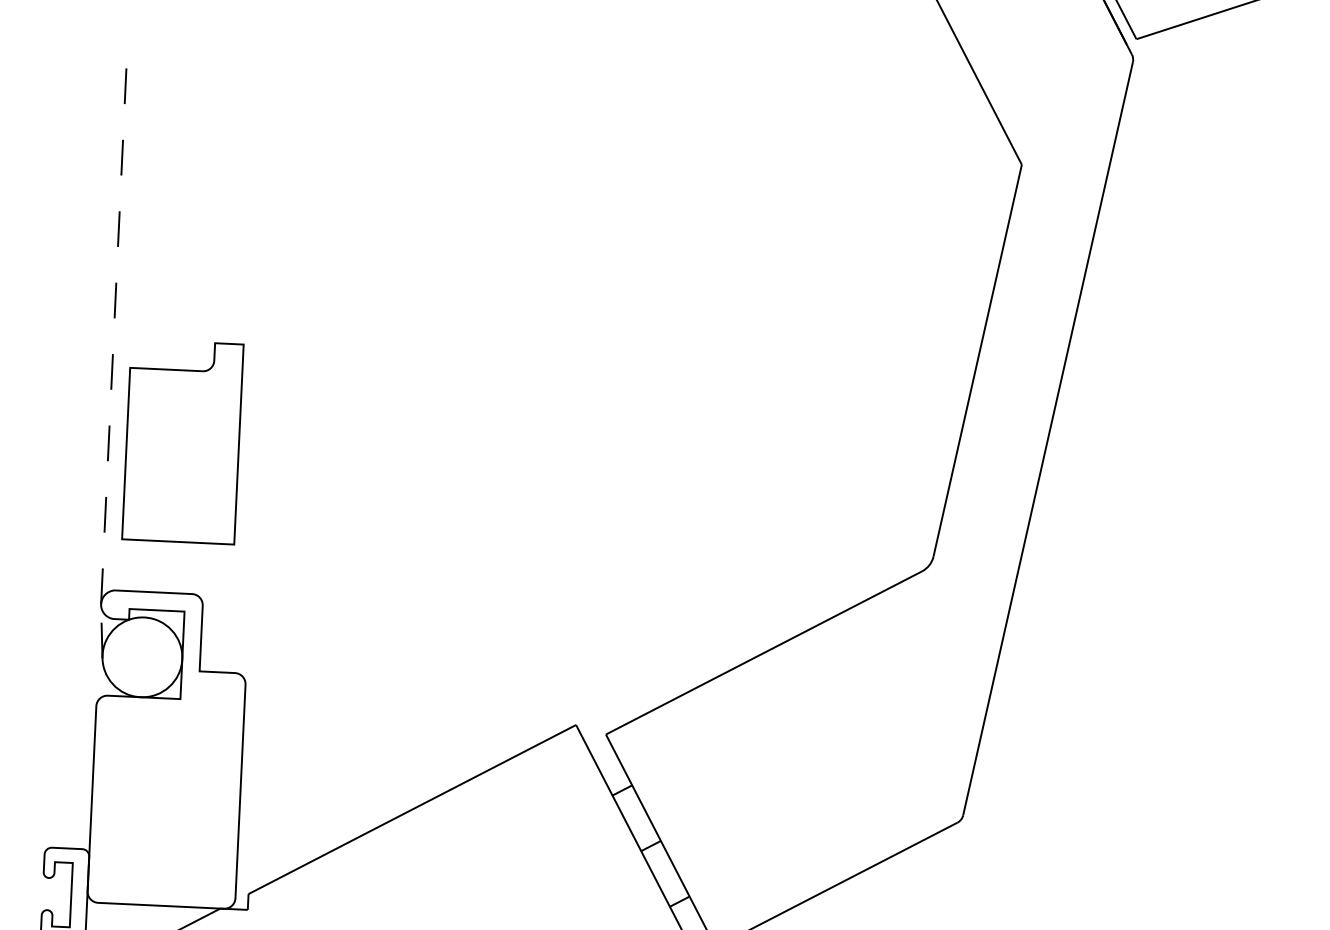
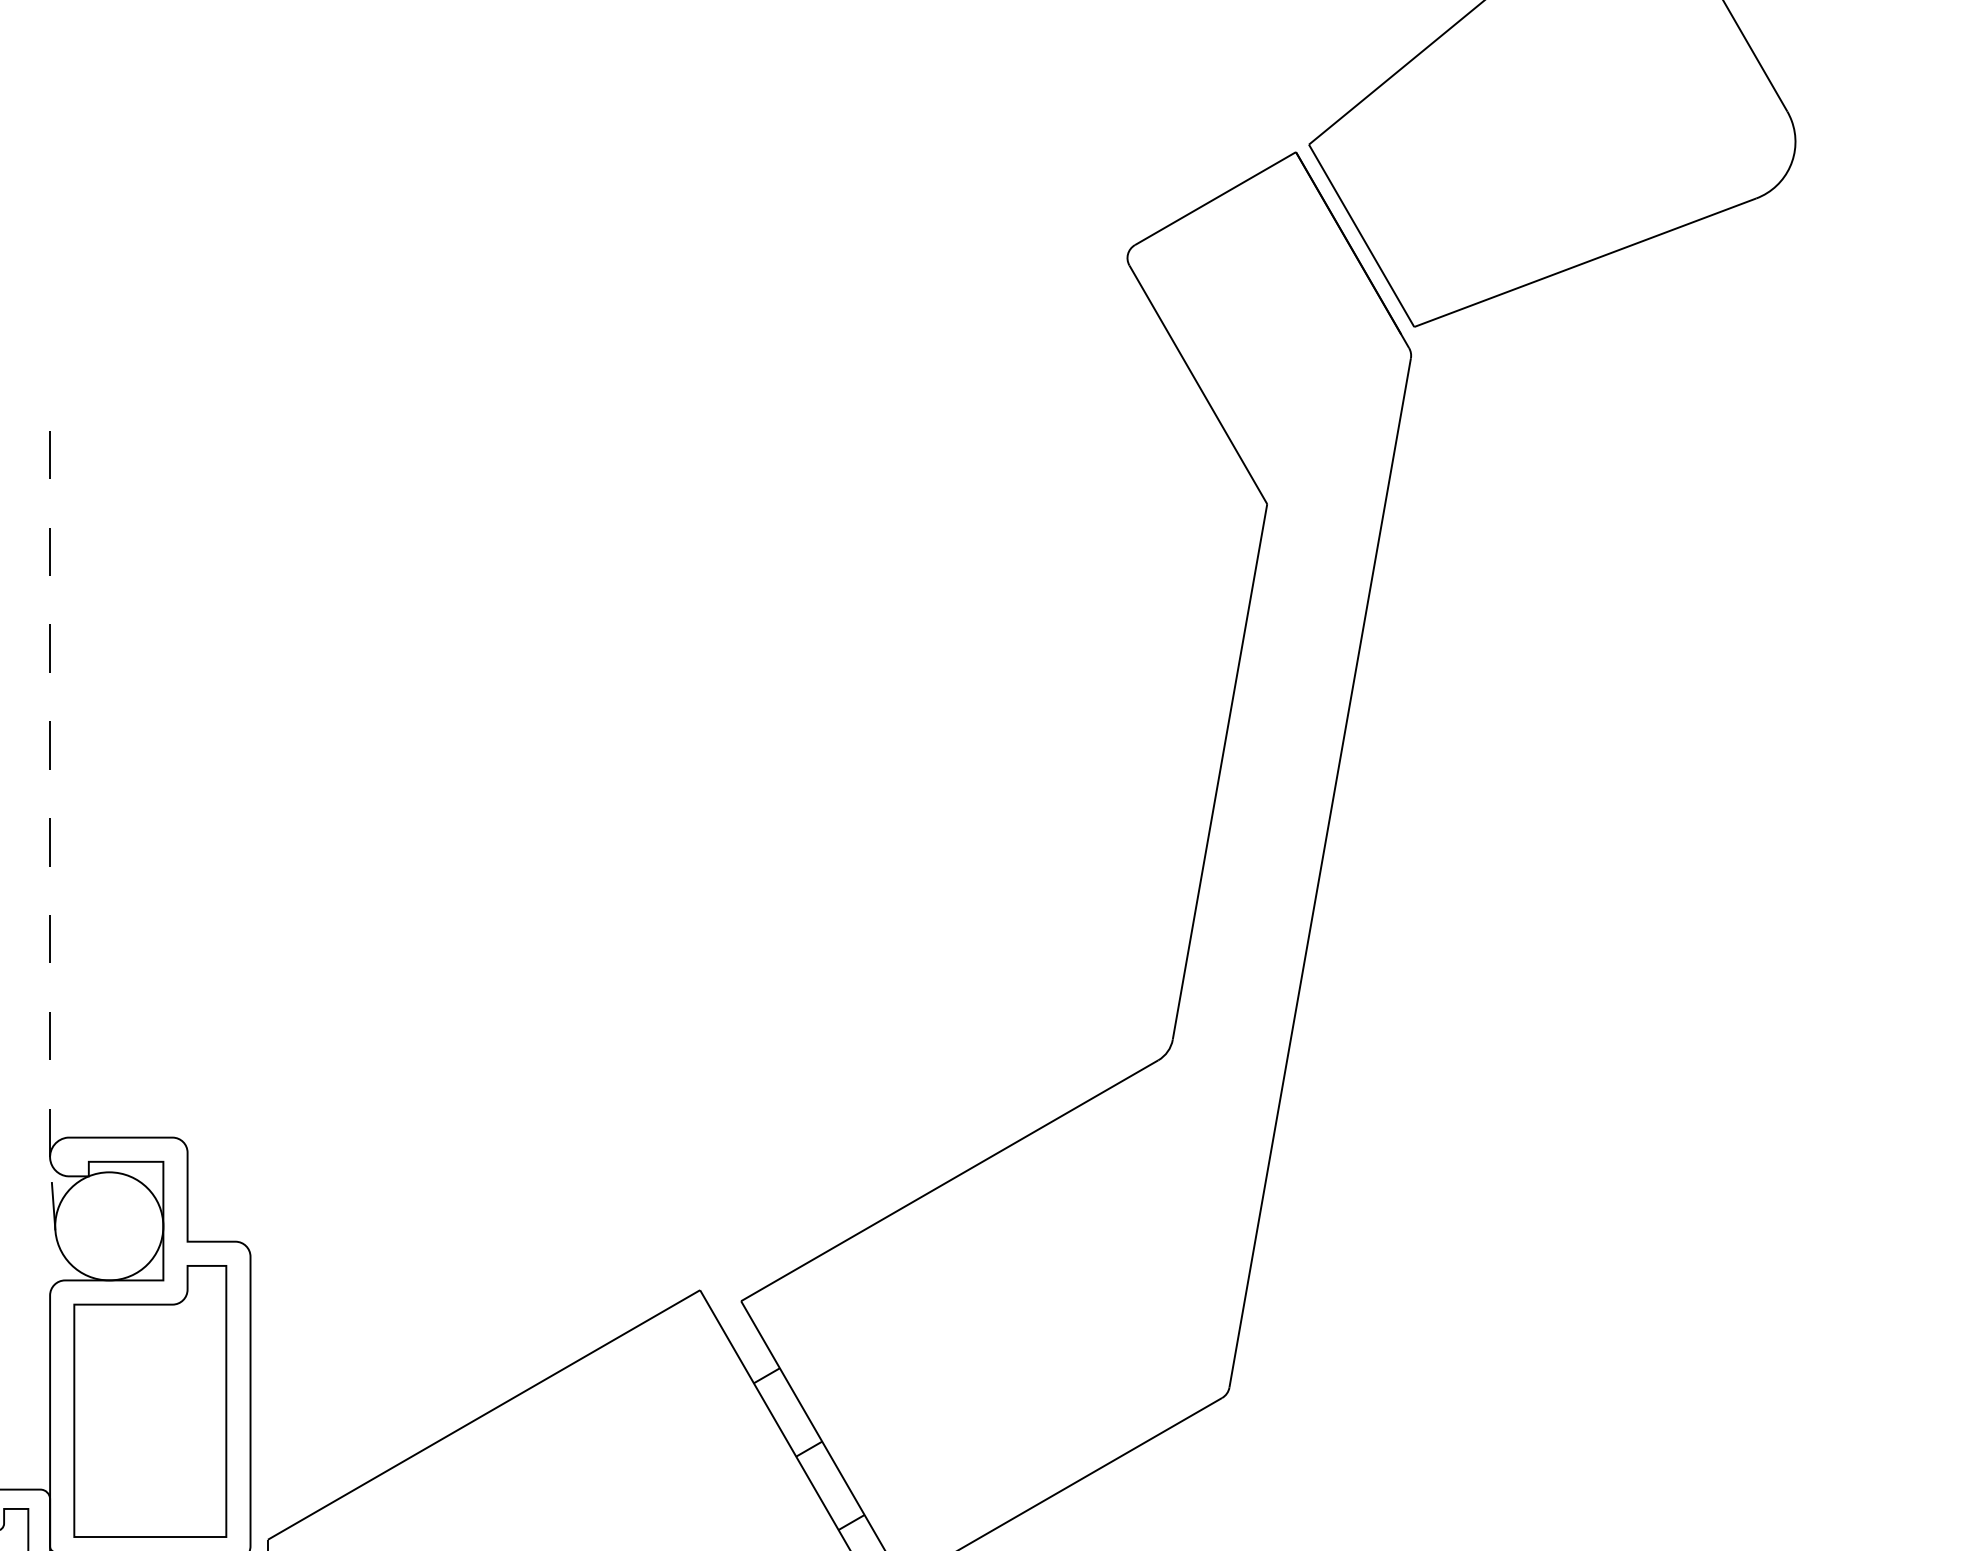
part: (183, 441) -> (150, 1401), moved

